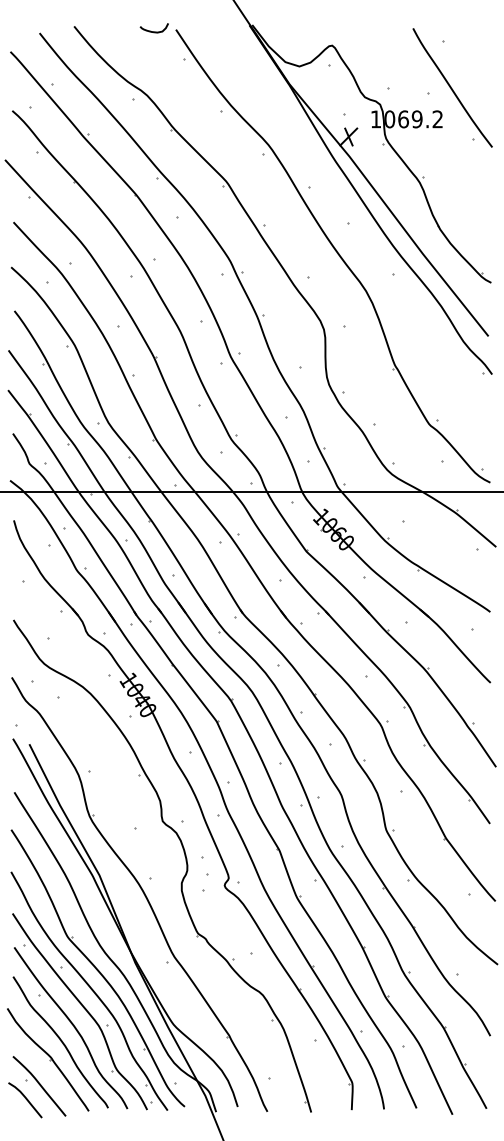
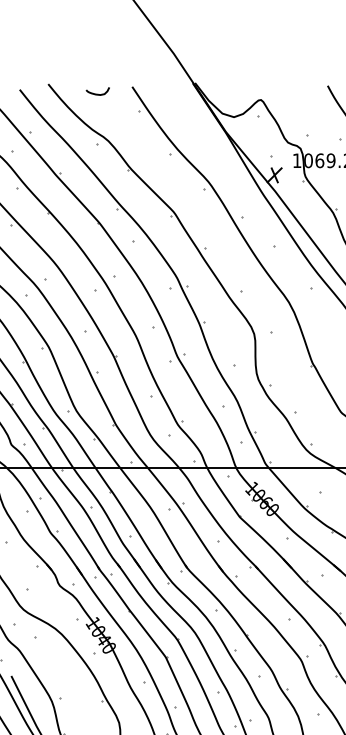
curve: (153, 31) -> (97, 94), moved

